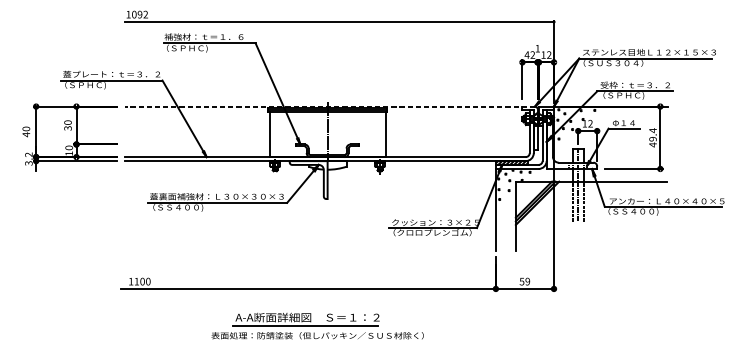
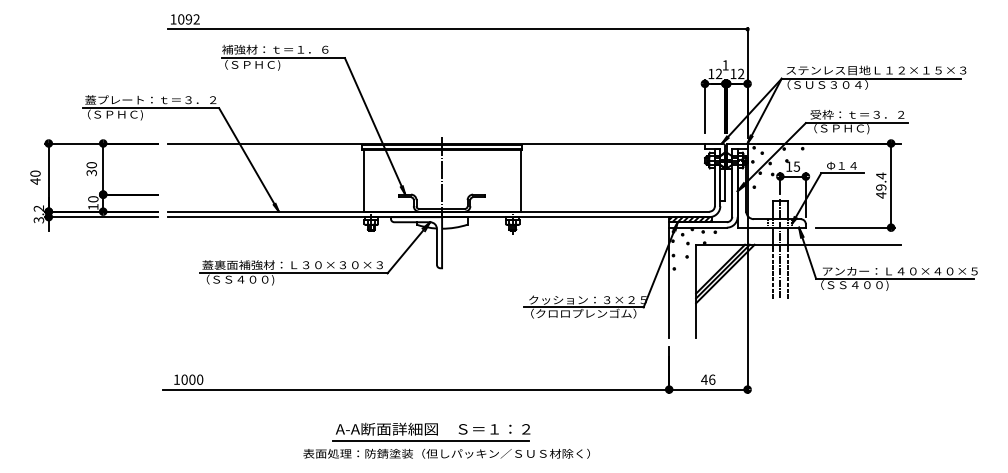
text: (526, 55) -> (710, 74), 42 -> 12
line: (330, 106) -> (445, 143), dashed -> solid
text: (590, 123) -> (796, 166), 12 -> 15
text: (136, 281) -> (184, 379), 1100 -> 1000
text: (525, 281) -> (708, 379), 59 -> 46
part: (317, 325) -> (446, 440), moved

